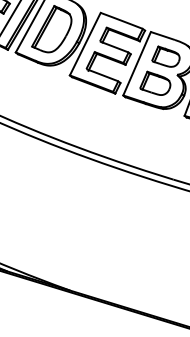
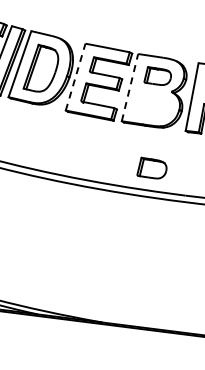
line: (85, 44) -> (75, 77), solid -> dashed
line: (137, 63) -> (130, 87), solid -> dashed
part: (155, 83) -> (151, 167), moved

